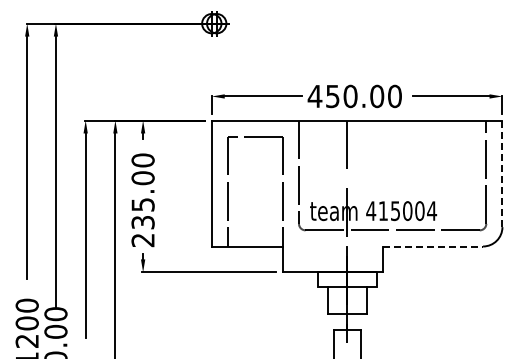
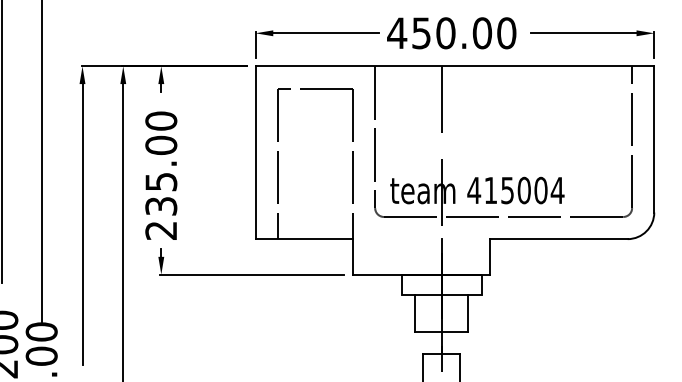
line: (502, 173) -> (654, 138), dashed -> solid
line: (433, 246) -> (559, 239), dashed -> solid

